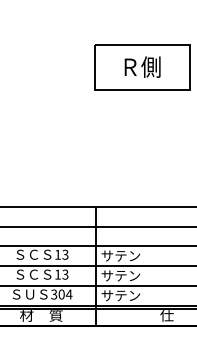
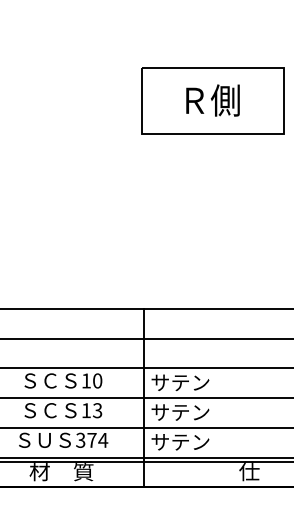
text: (65, 254) -> (97, 380), 13 -> 10
text: (61, 294) -> (91, 440), 304 -> 374

